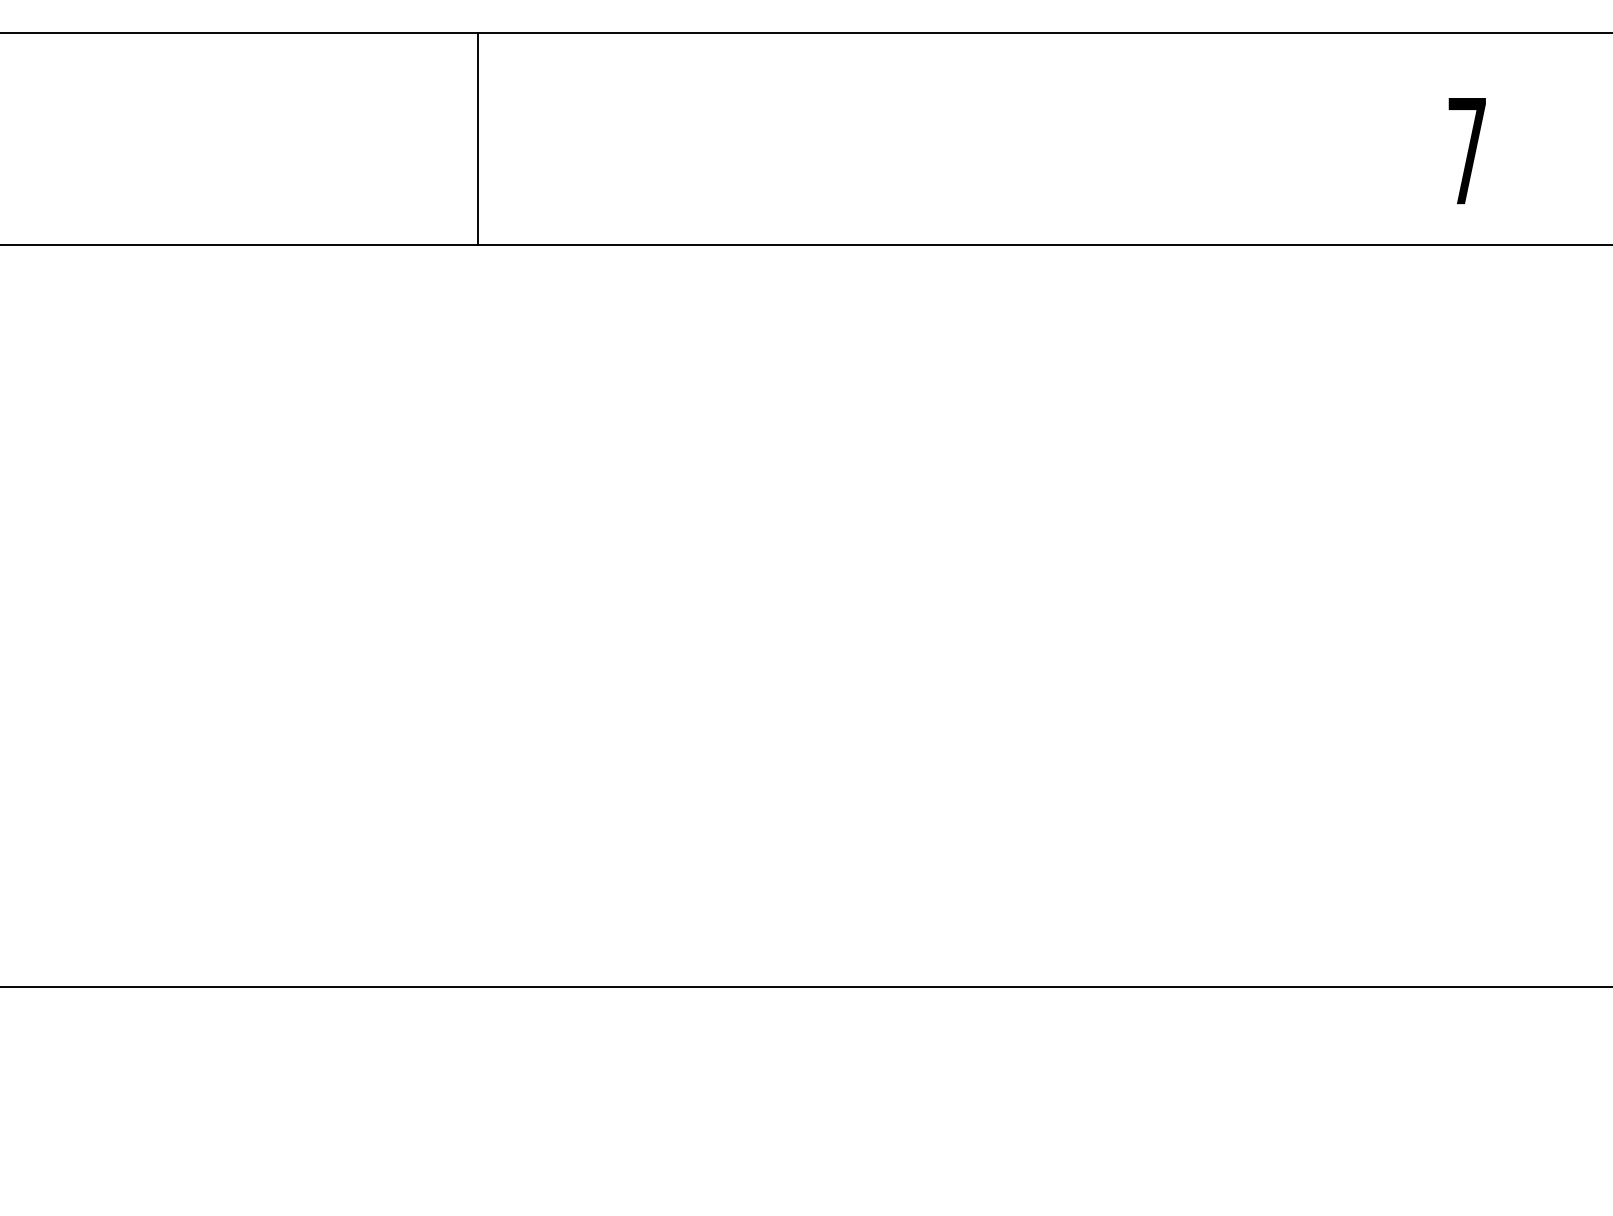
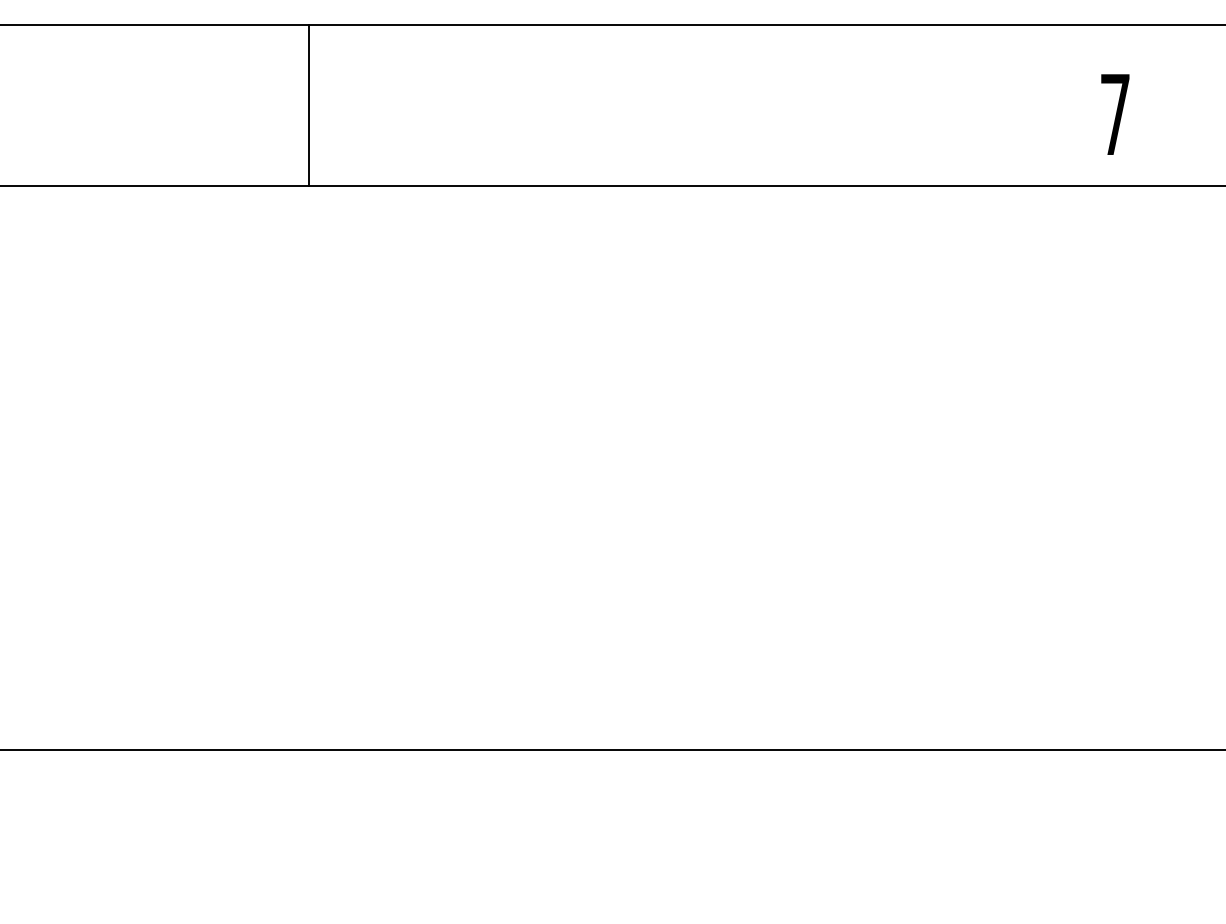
line: (478, 139) -> (309, 105), moved

